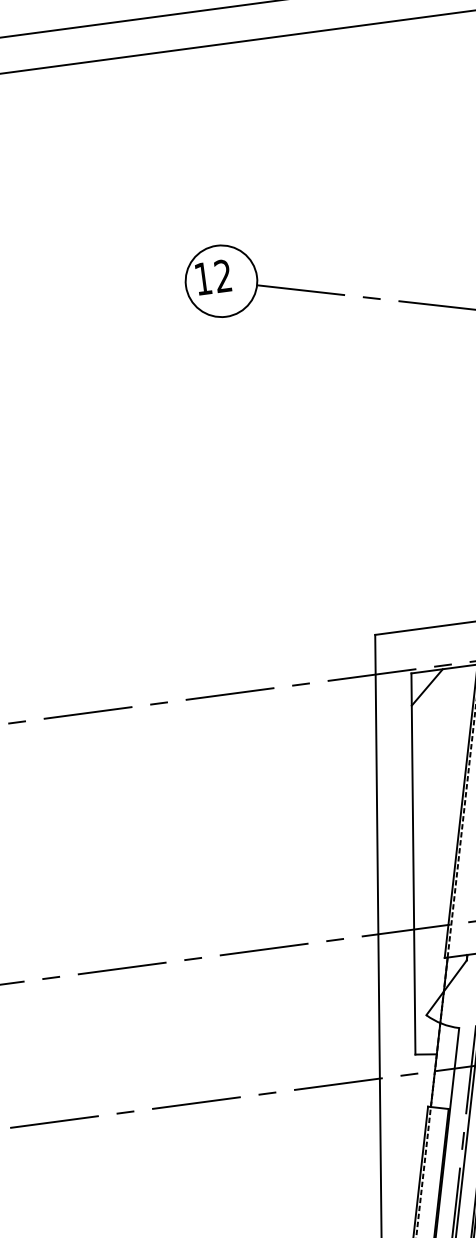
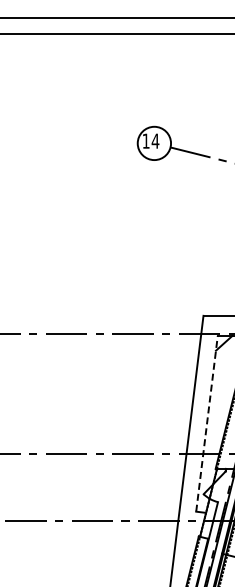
text: (223, 274) -> (155, 140), 12 -> 14
line: (414, 863) -> (207, 423), solid -> dashed

